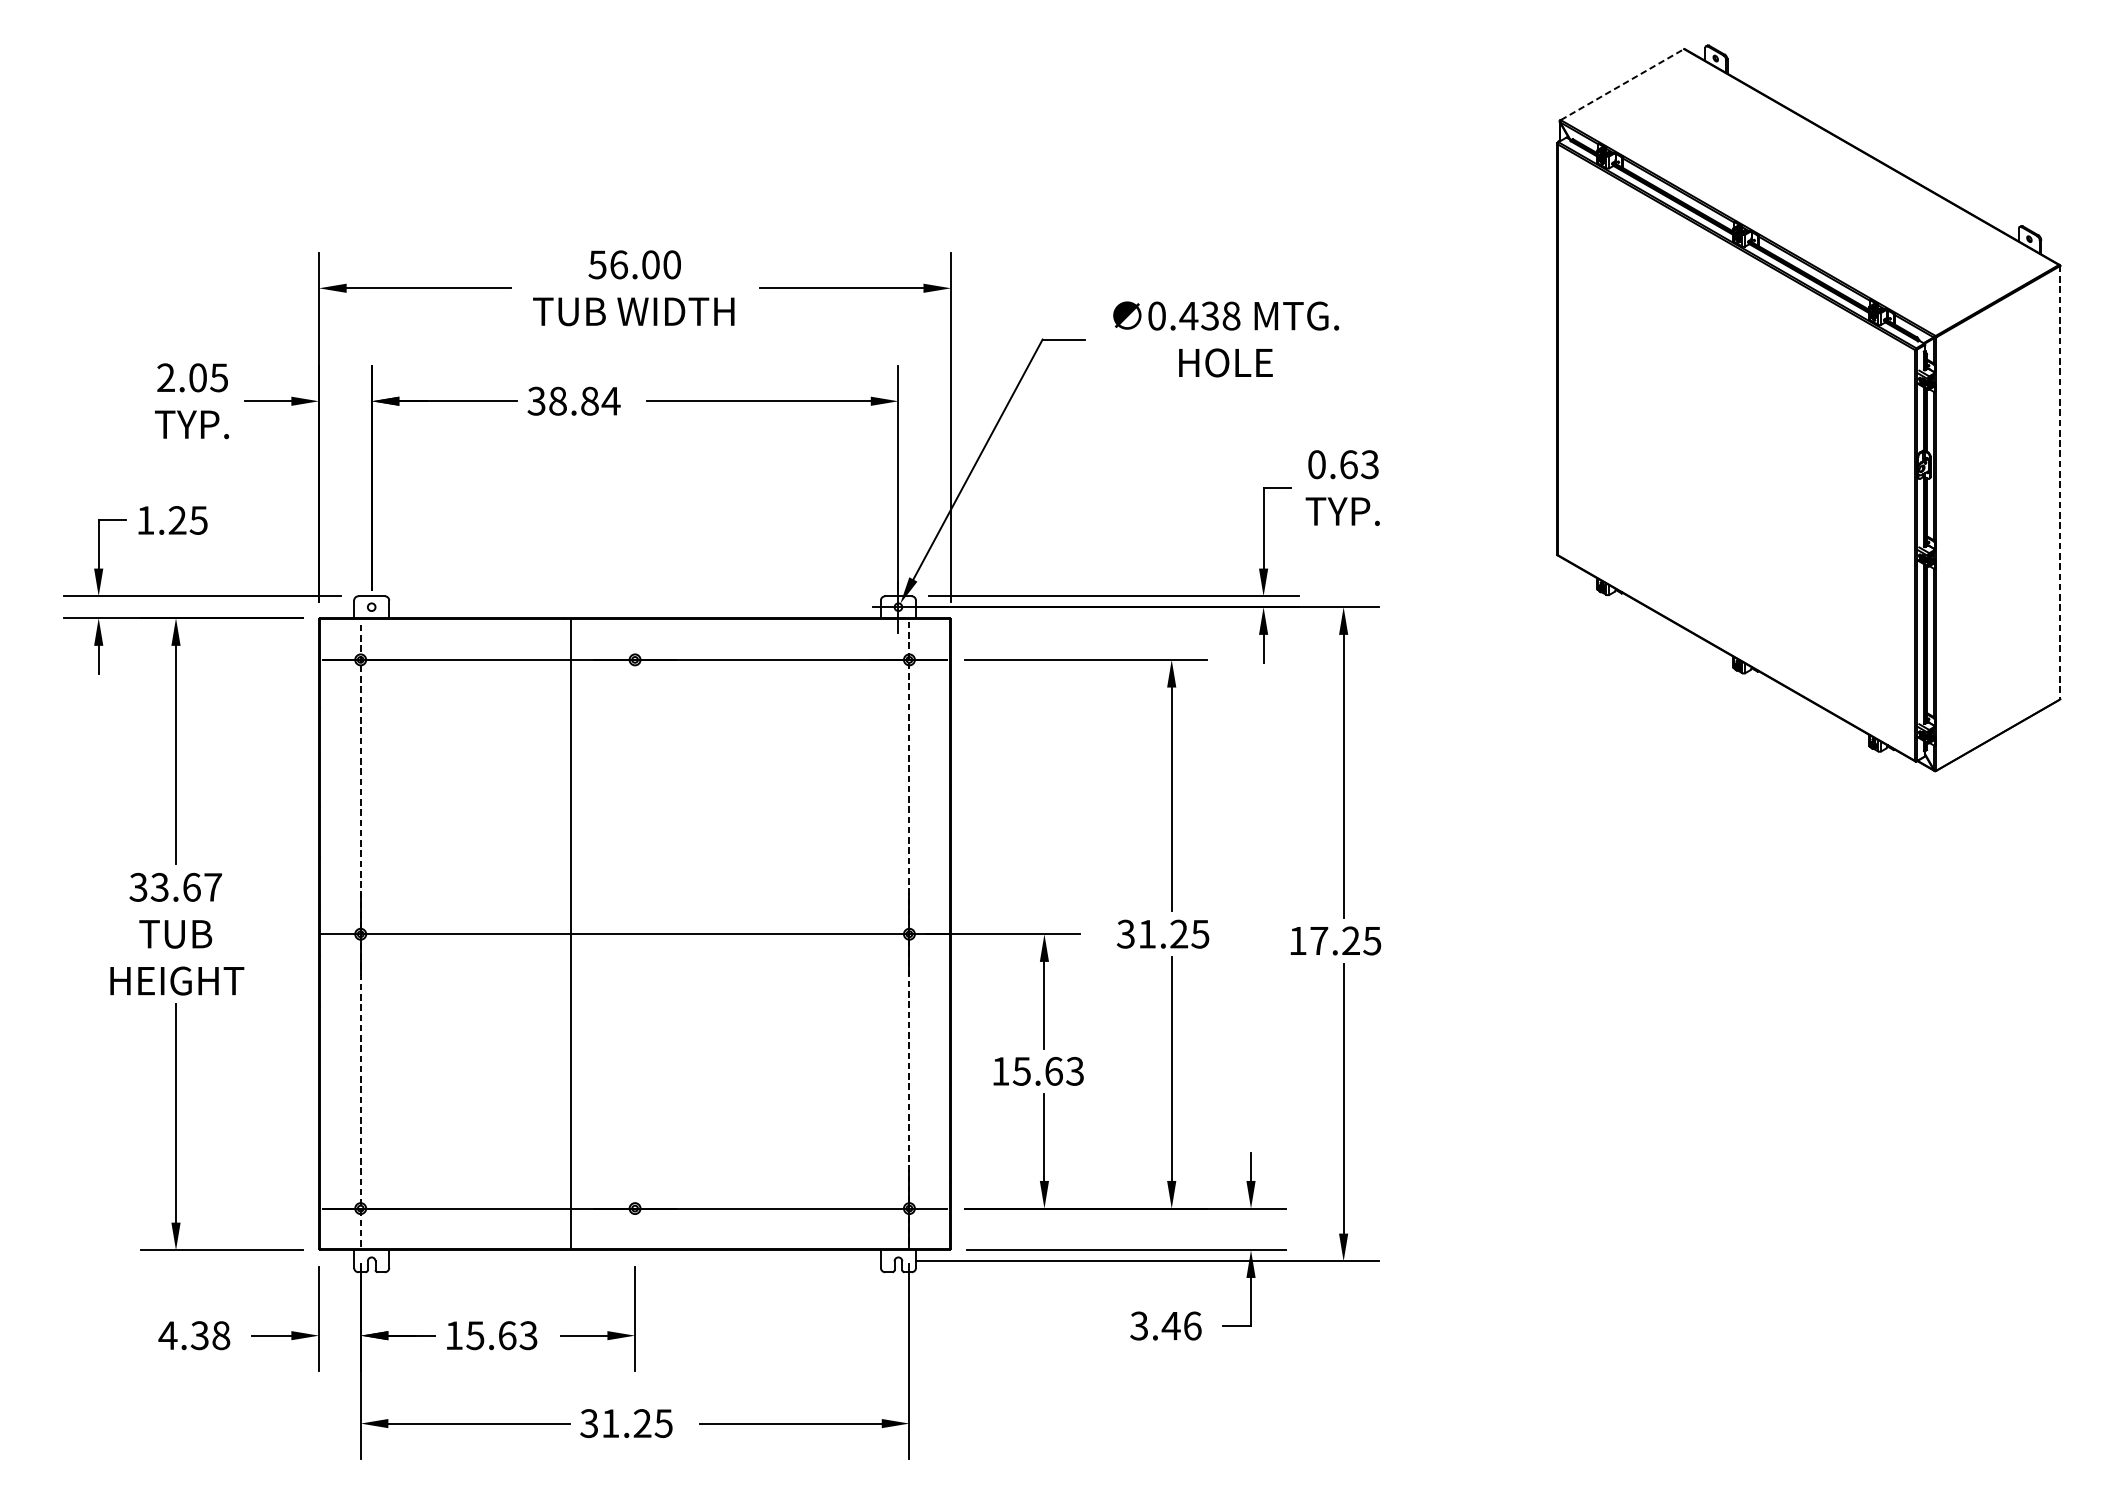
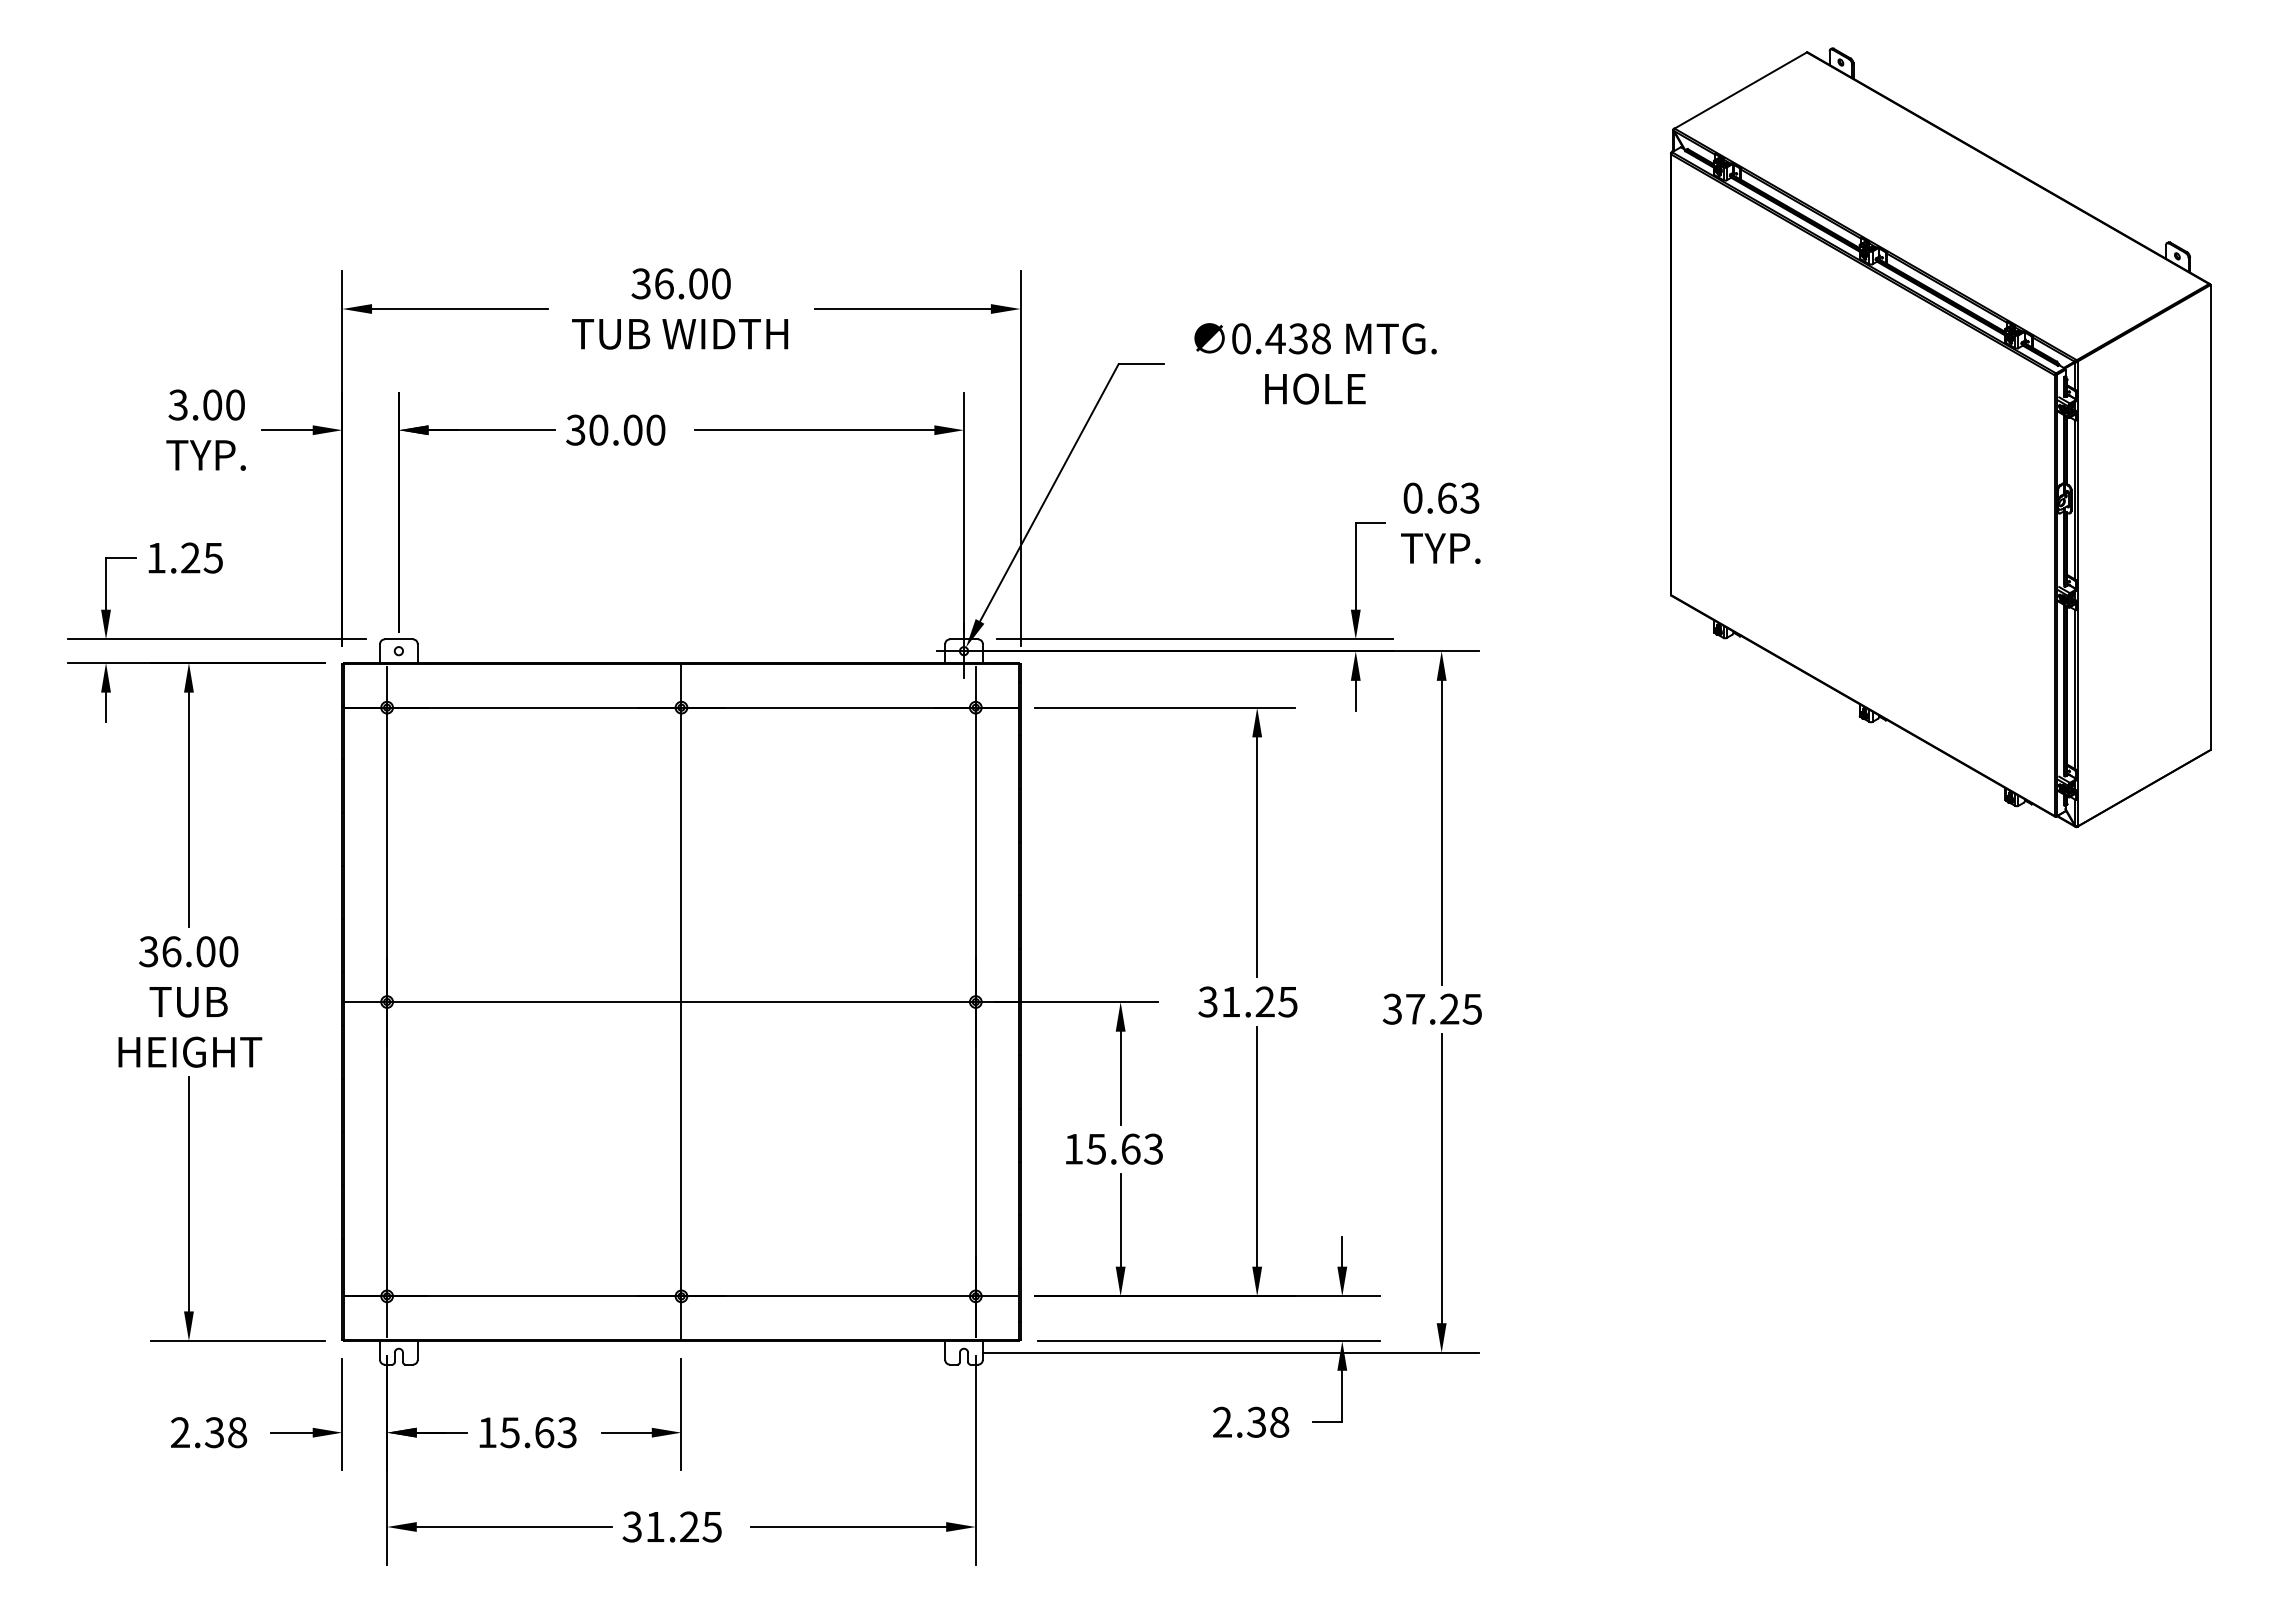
line: (1623, 84) -> (1741, 90), dashed -> solid
text: (596, 264) -> (640, 283), 56.00 -> 36.00
text: (192, 377) -> (206, 404), 2.05 -> 3.00
text: (584, 400) -> (627, 429), 38.84 -> 30.00
line: (2060, 483) -> (2210, 518), dashed -> solid
text: (185, 887) -> (199, 951), 33.67 -> 36.00
line: (361, 933) -> (387, 1001), dashed -> solid
line: (570, 933) -> (681, 1001), moved
line: (909, 934) -> (975, 1002), dashed -> solid
text: (1296, 940) -> (1391, 1008), 17.25 -> 37.25
text: (1165, 1325) -> (1250, 1421), 3.46 -> 2.38
text: (168, 1335) -> (180, 1432), 4.38 -> 2.38

